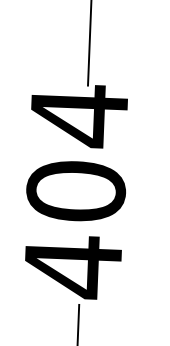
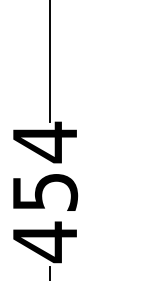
text: (76, 190) -> (45, 191), 404 -> 454

